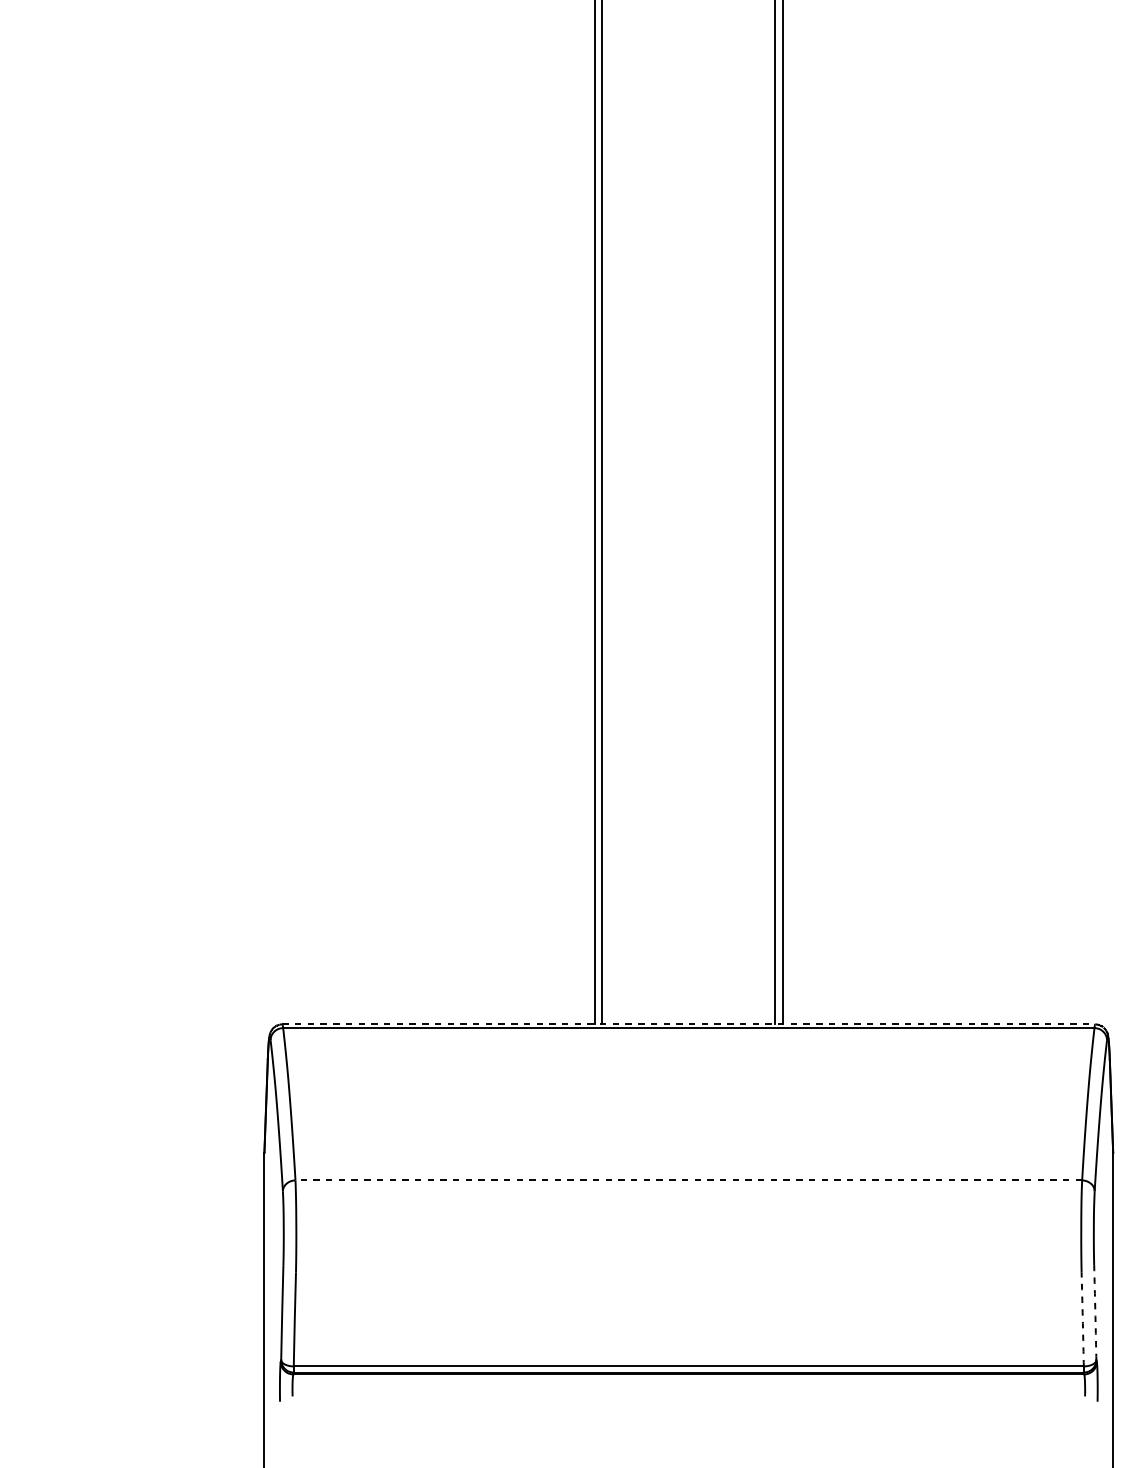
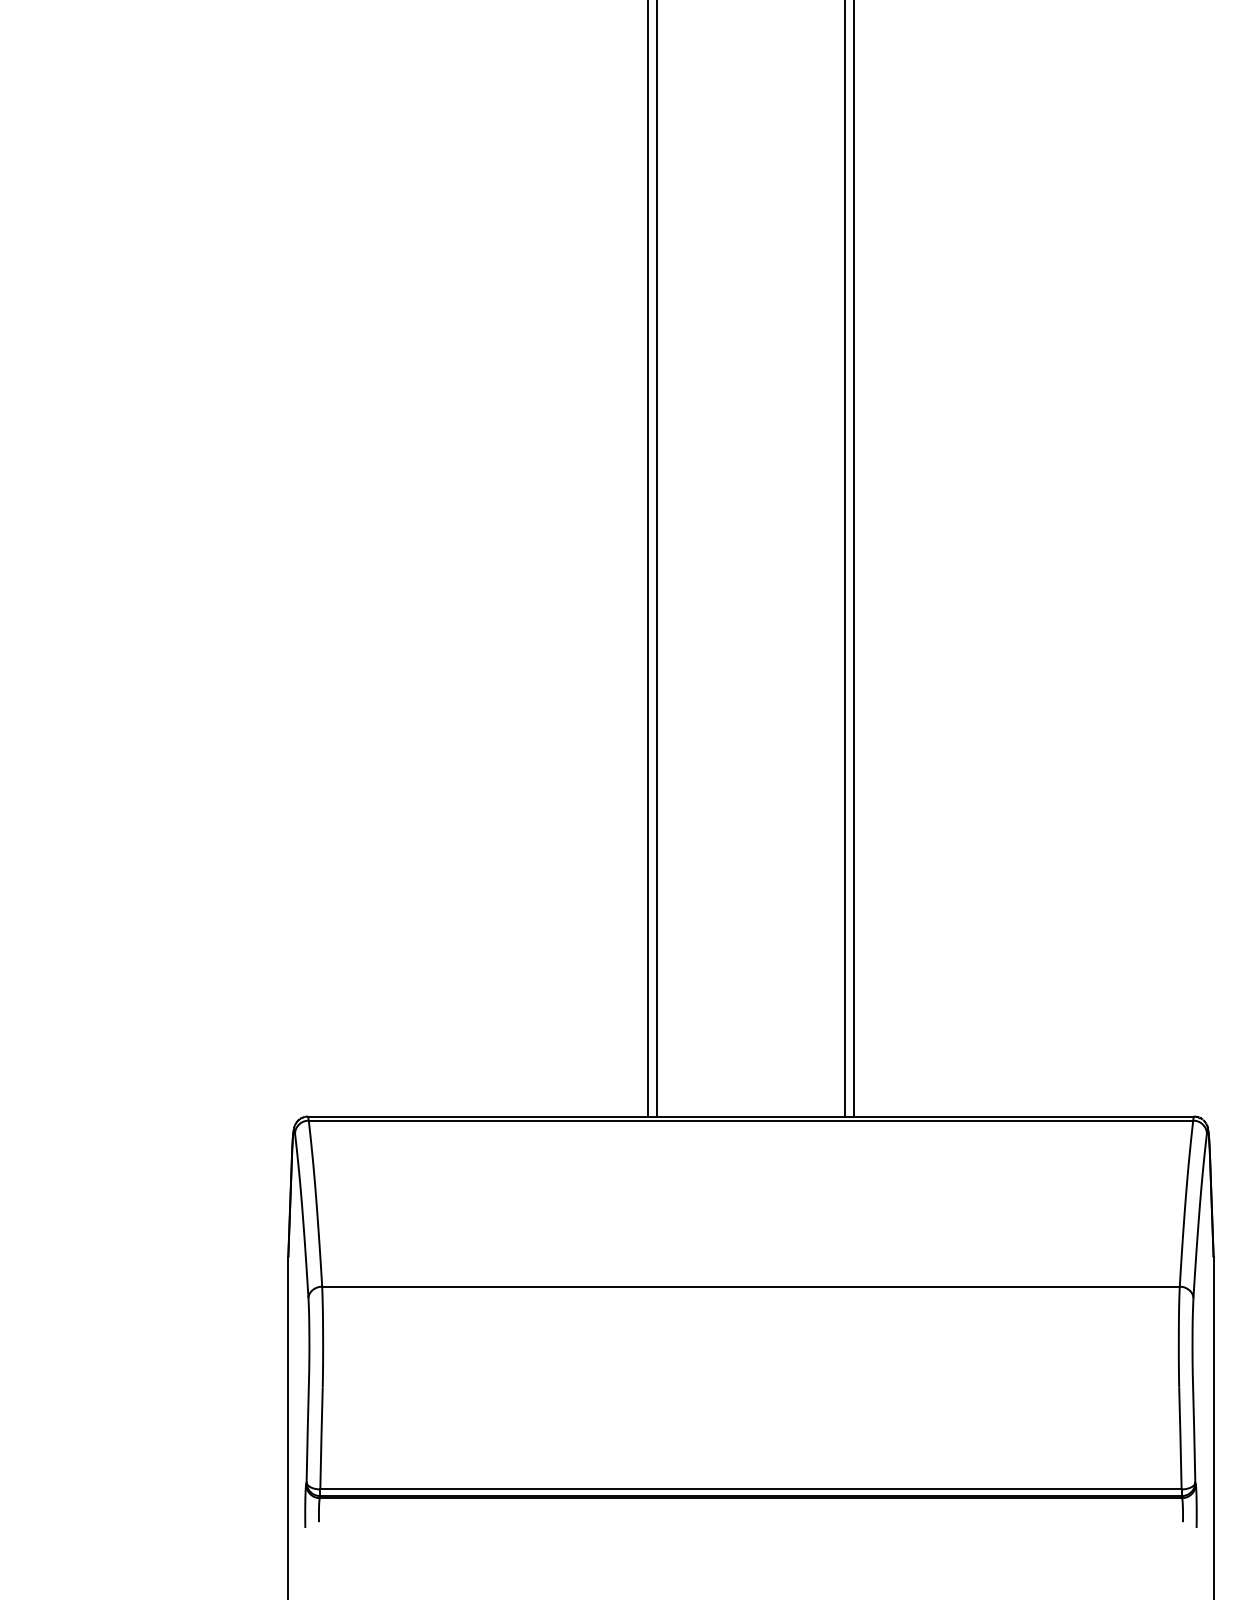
line: (689, 1024) -> (751, 1116), dashed -> solid
line: (689, 1180) -> (751, 1286), dashed -> solid
line: (1095, 1312) -> (1194, 1430), dashed -> solid
line: (1082, 1319) -> (1180, 1438), dashed -> solid

